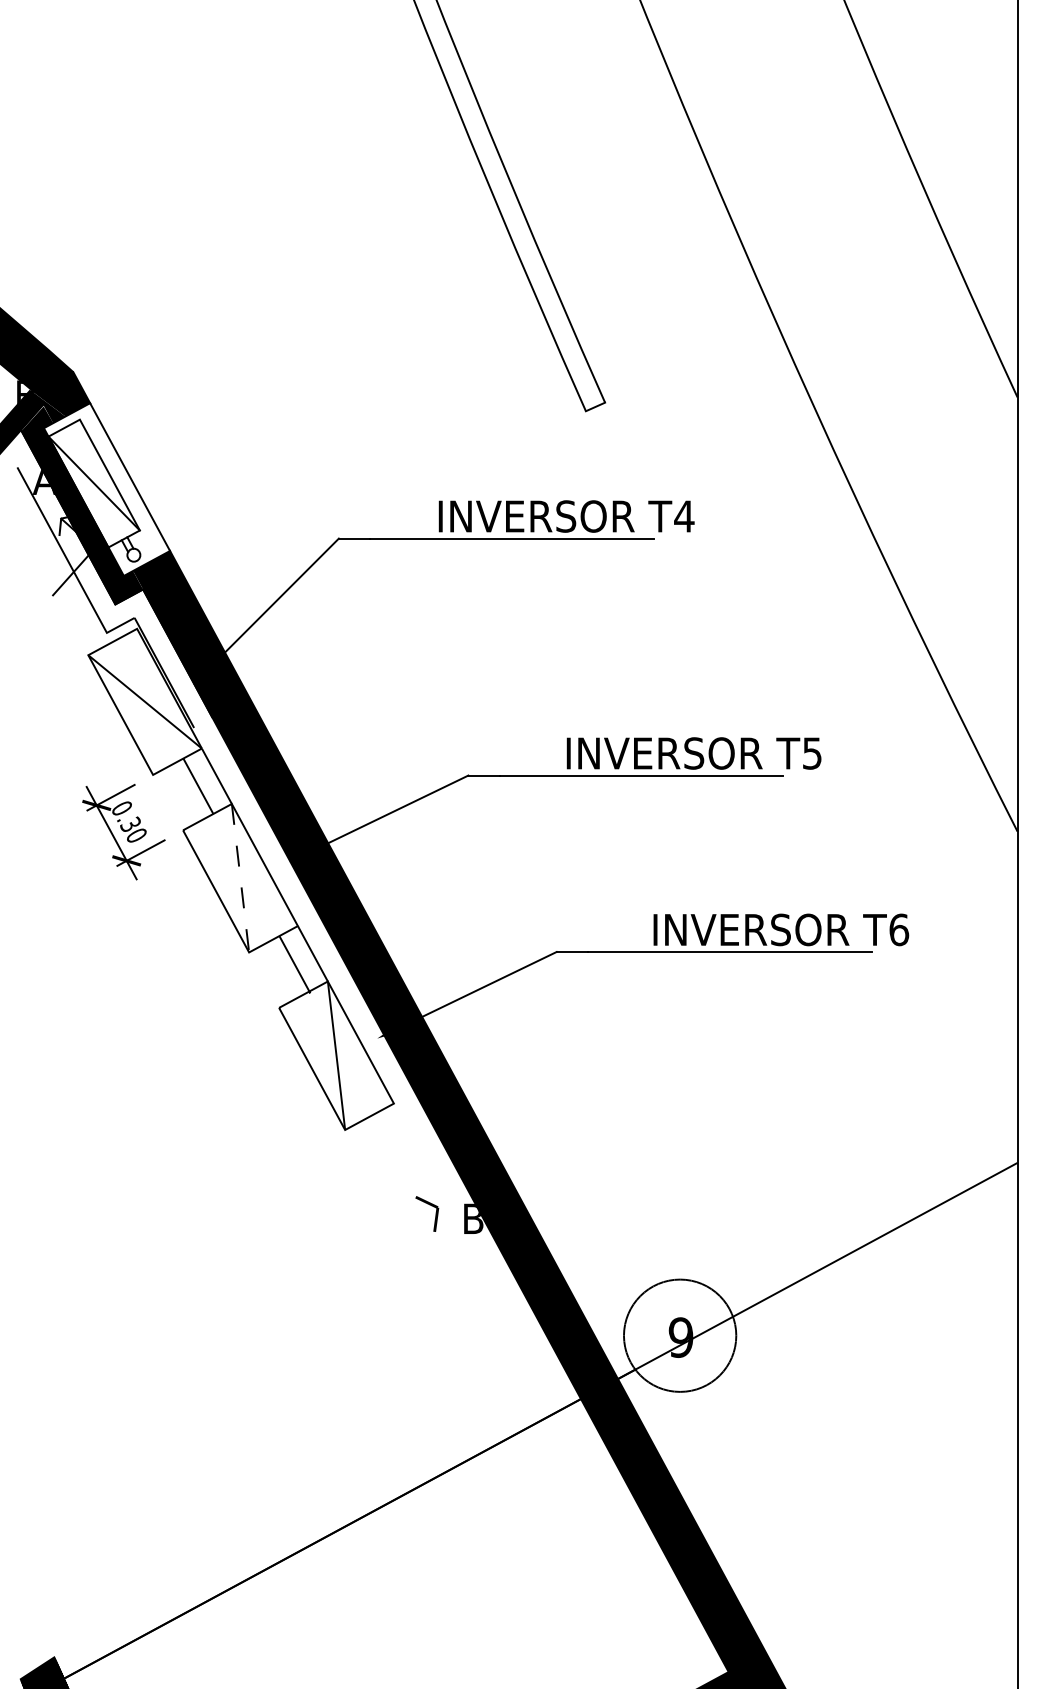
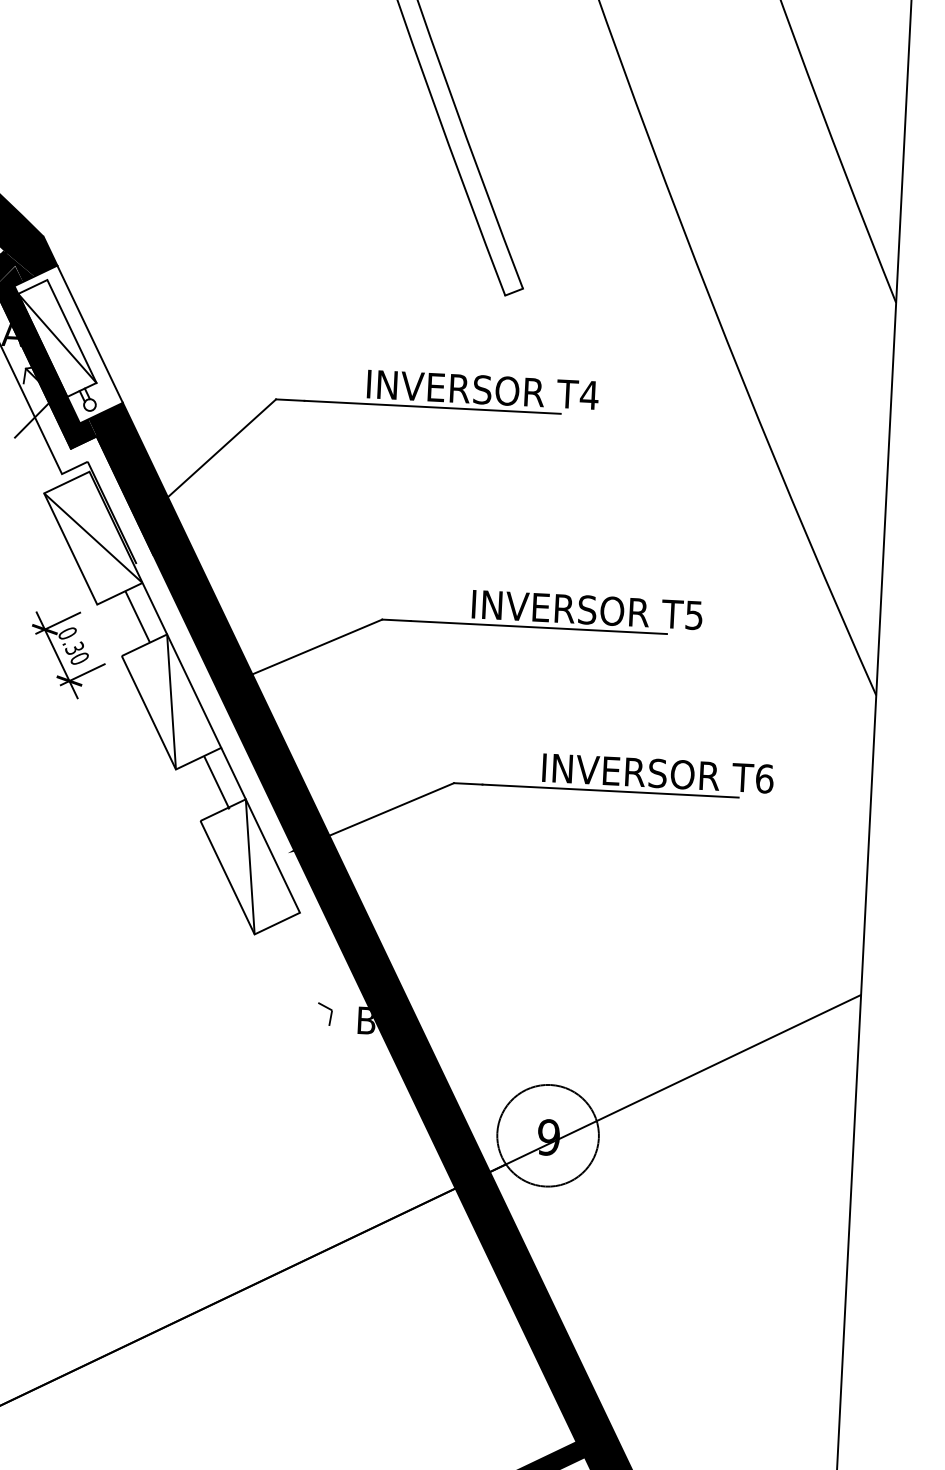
line: (240, 878) -> (171, 702), dashed -> solid
part: (427, 1213) -> (325, 1013), size x0.71

